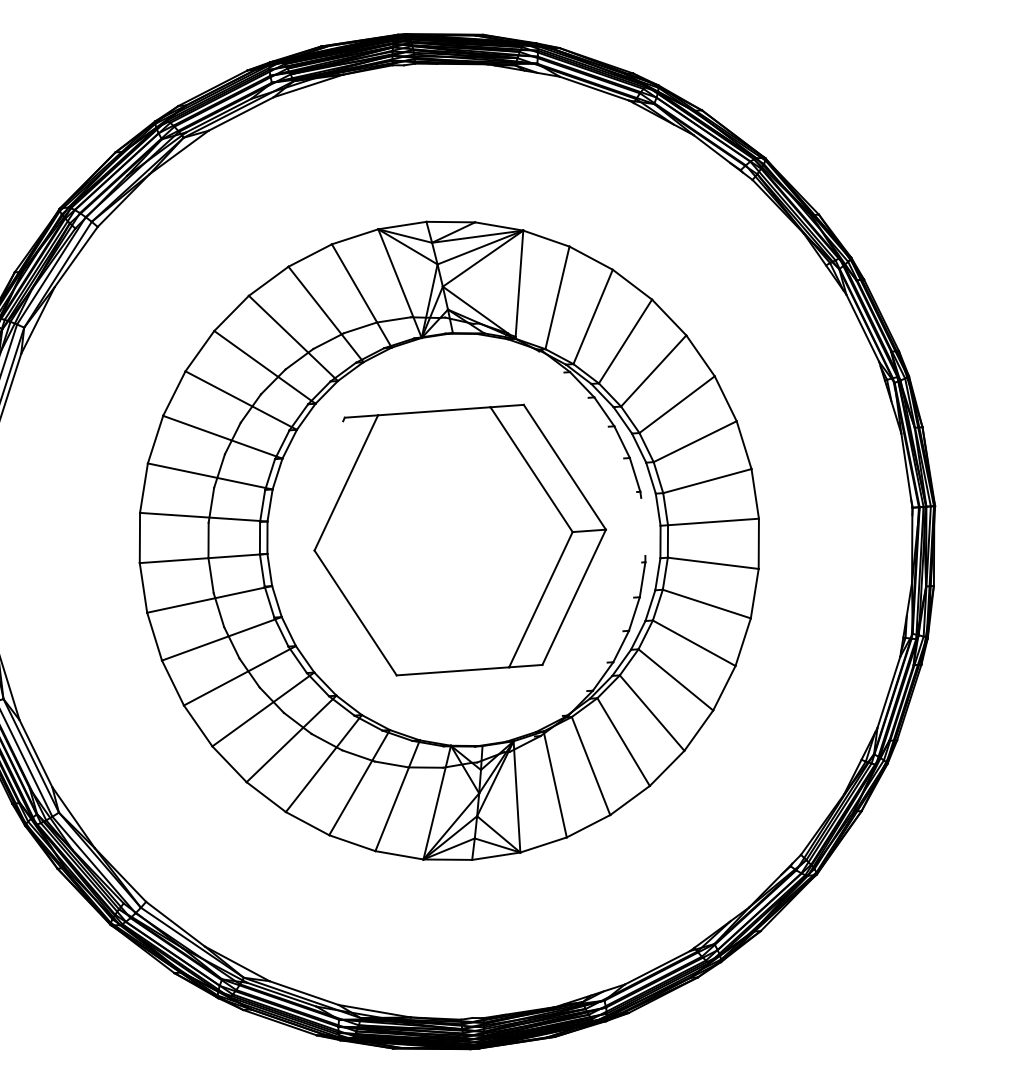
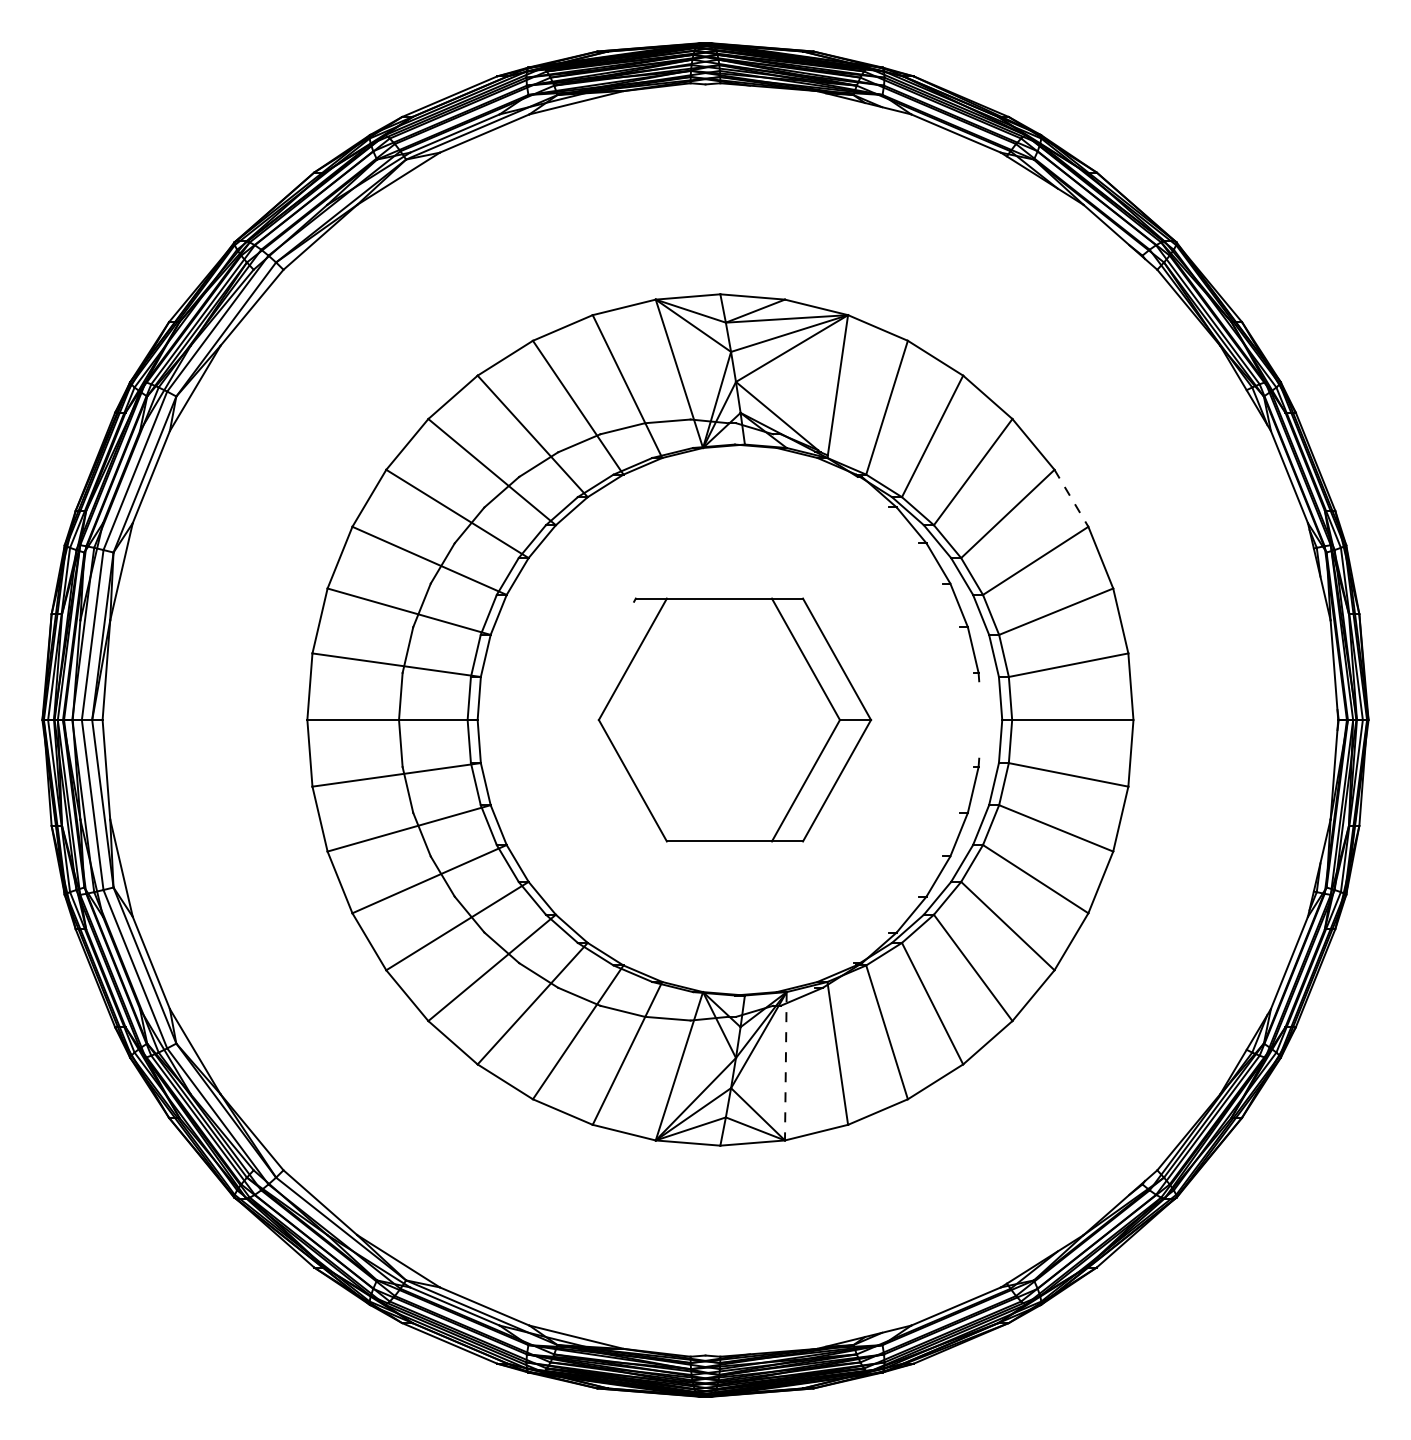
line: (700, 356) -> (1071, 498), solid -> dashed
part: (459, 539) -> (734, 719), size x0.7
line: (516, 797) -> (785, 1066), solid -> dashed

